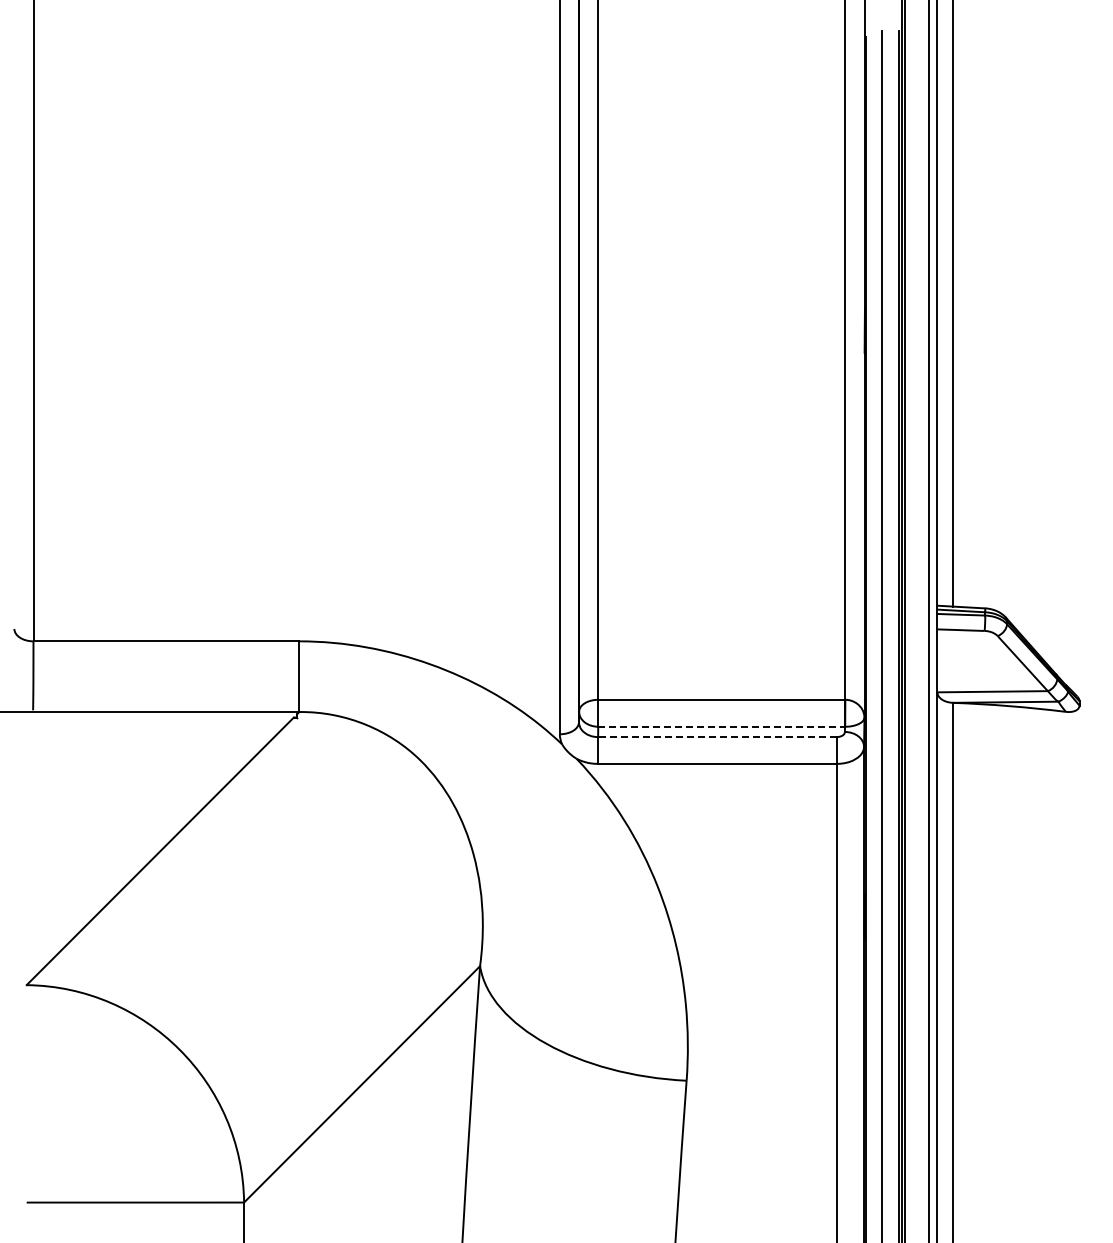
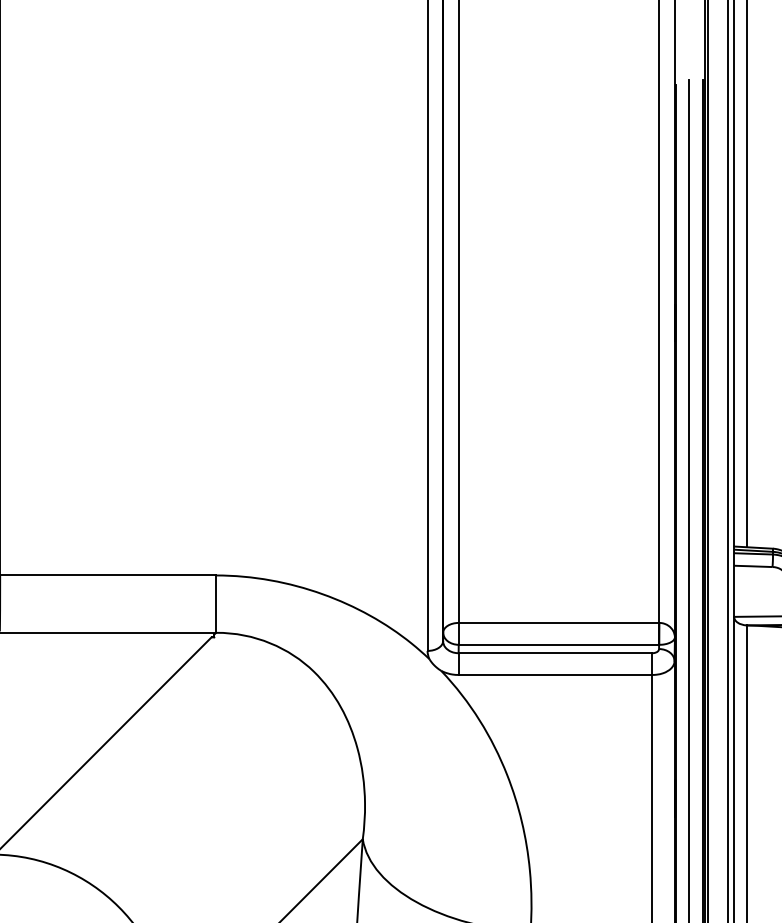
line: (722, 726) -> (559, 644), dashed -> solid
line: (716, 737) -> (554, 653), dashed -> solid

